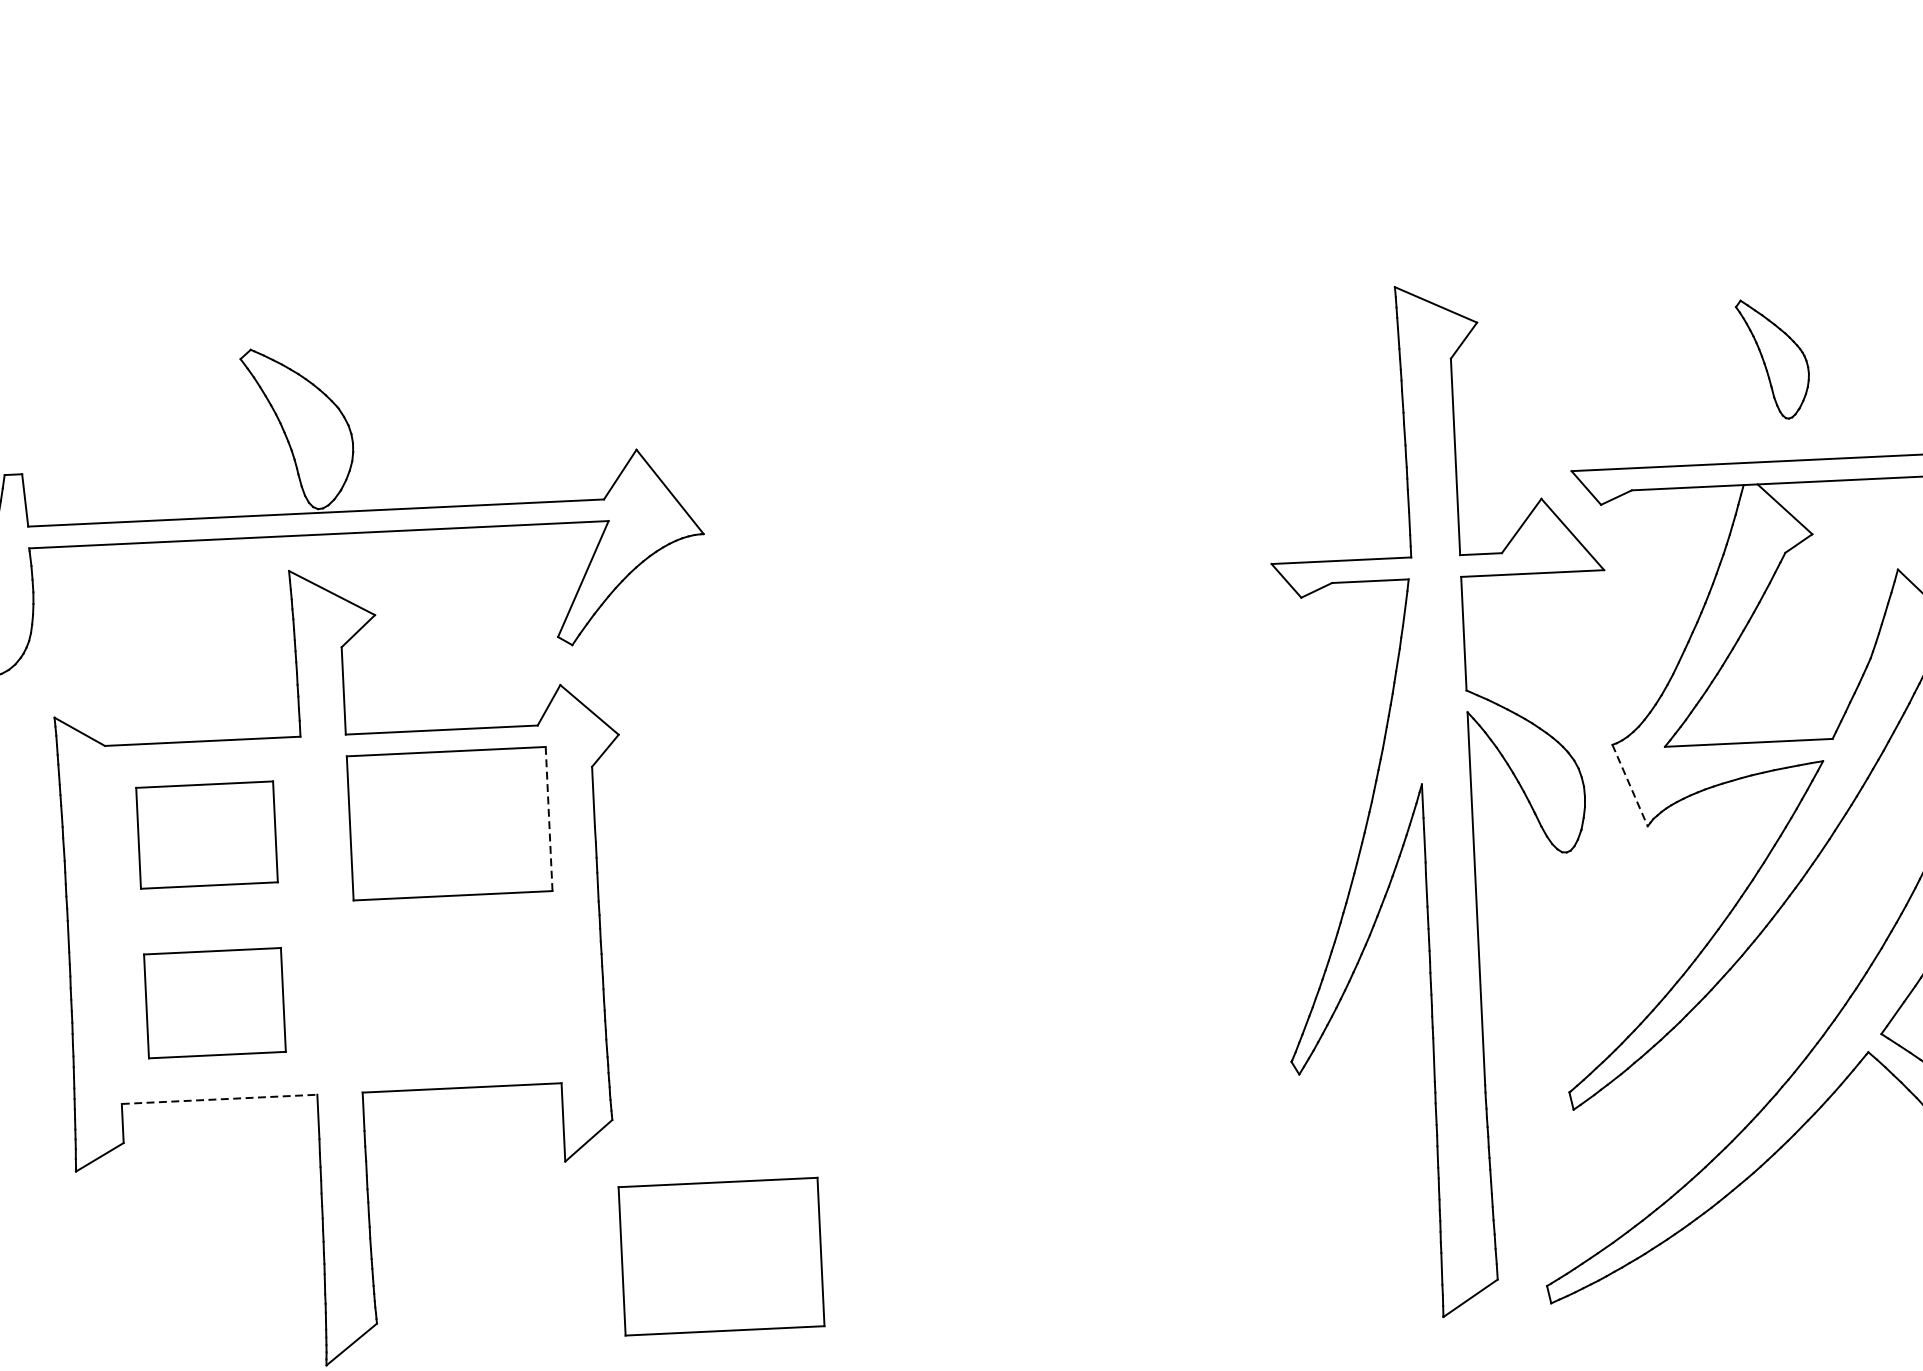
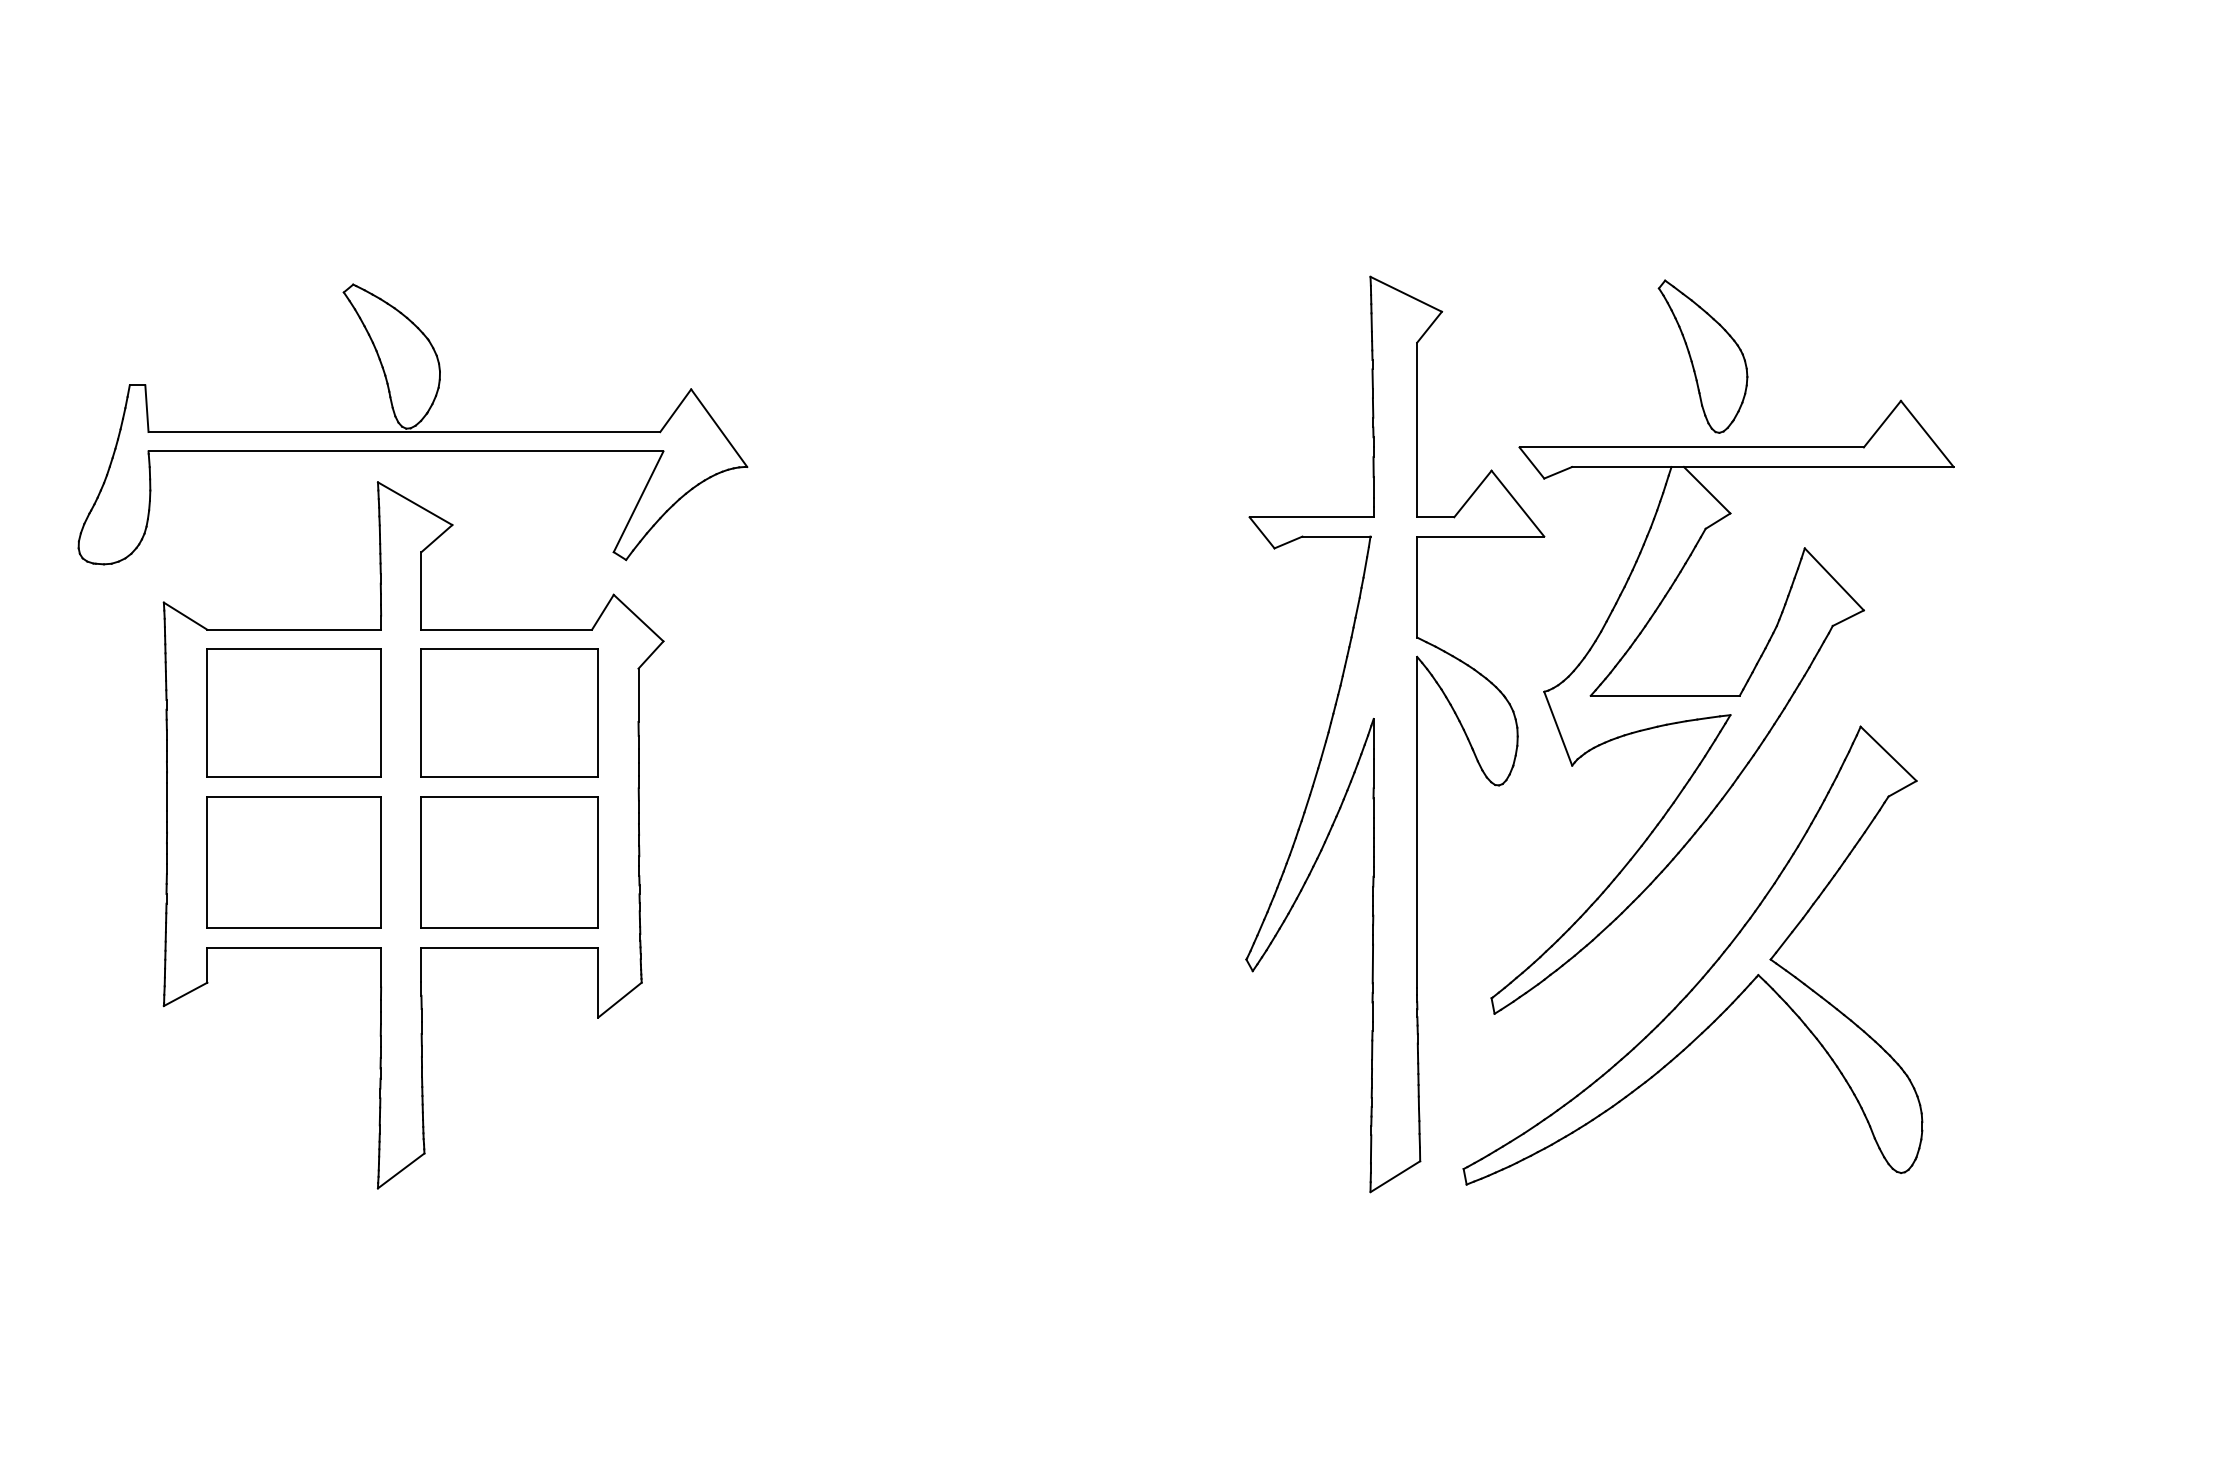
part: (1772, 359) -> (1702, 356), size x1.43
line: (1630, 786) -> (1558, 729), dashed -> solid
line: (549, 819) -> (598, 713), dashed -> solid
part: (206, 834) -> (293, 712), size x1.43
part: (214, 1003) -> (293, 862), size x1.43
line: (219, 1098) -> (294, 947), dashed -> solid
part: (721, 1256) -> (509, 862), moved

